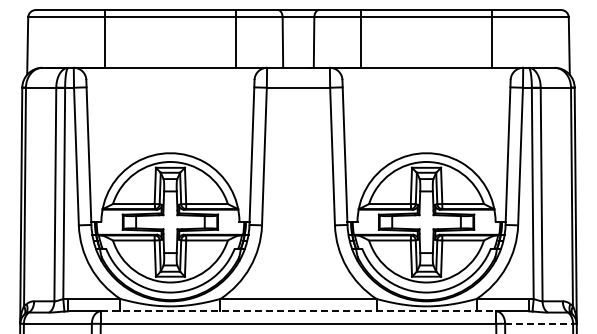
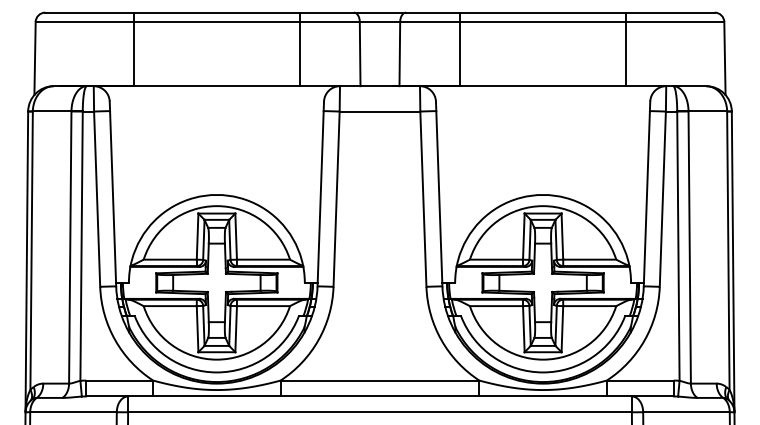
line: (298, 311) -> (380, 396), dashed -> solid
line: (539, 323) -> (686, 411), dashed -> solid

